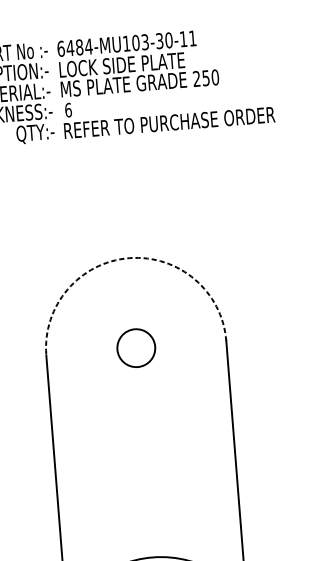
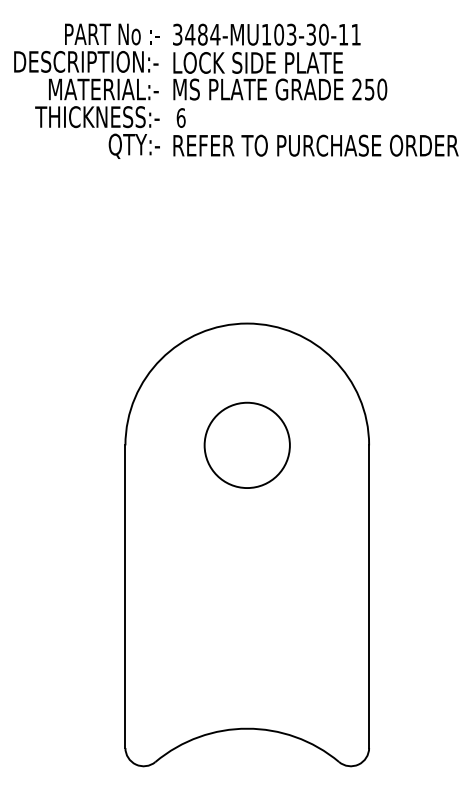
text: (60, 48) -> (177, 34), 6484-MU103-30-11 -> 3484-MU103-30-11
arc: (129, 258) -> (247, 323), dashed -> solid
circle: (135, 348) -> (246, 445), size x1.67

